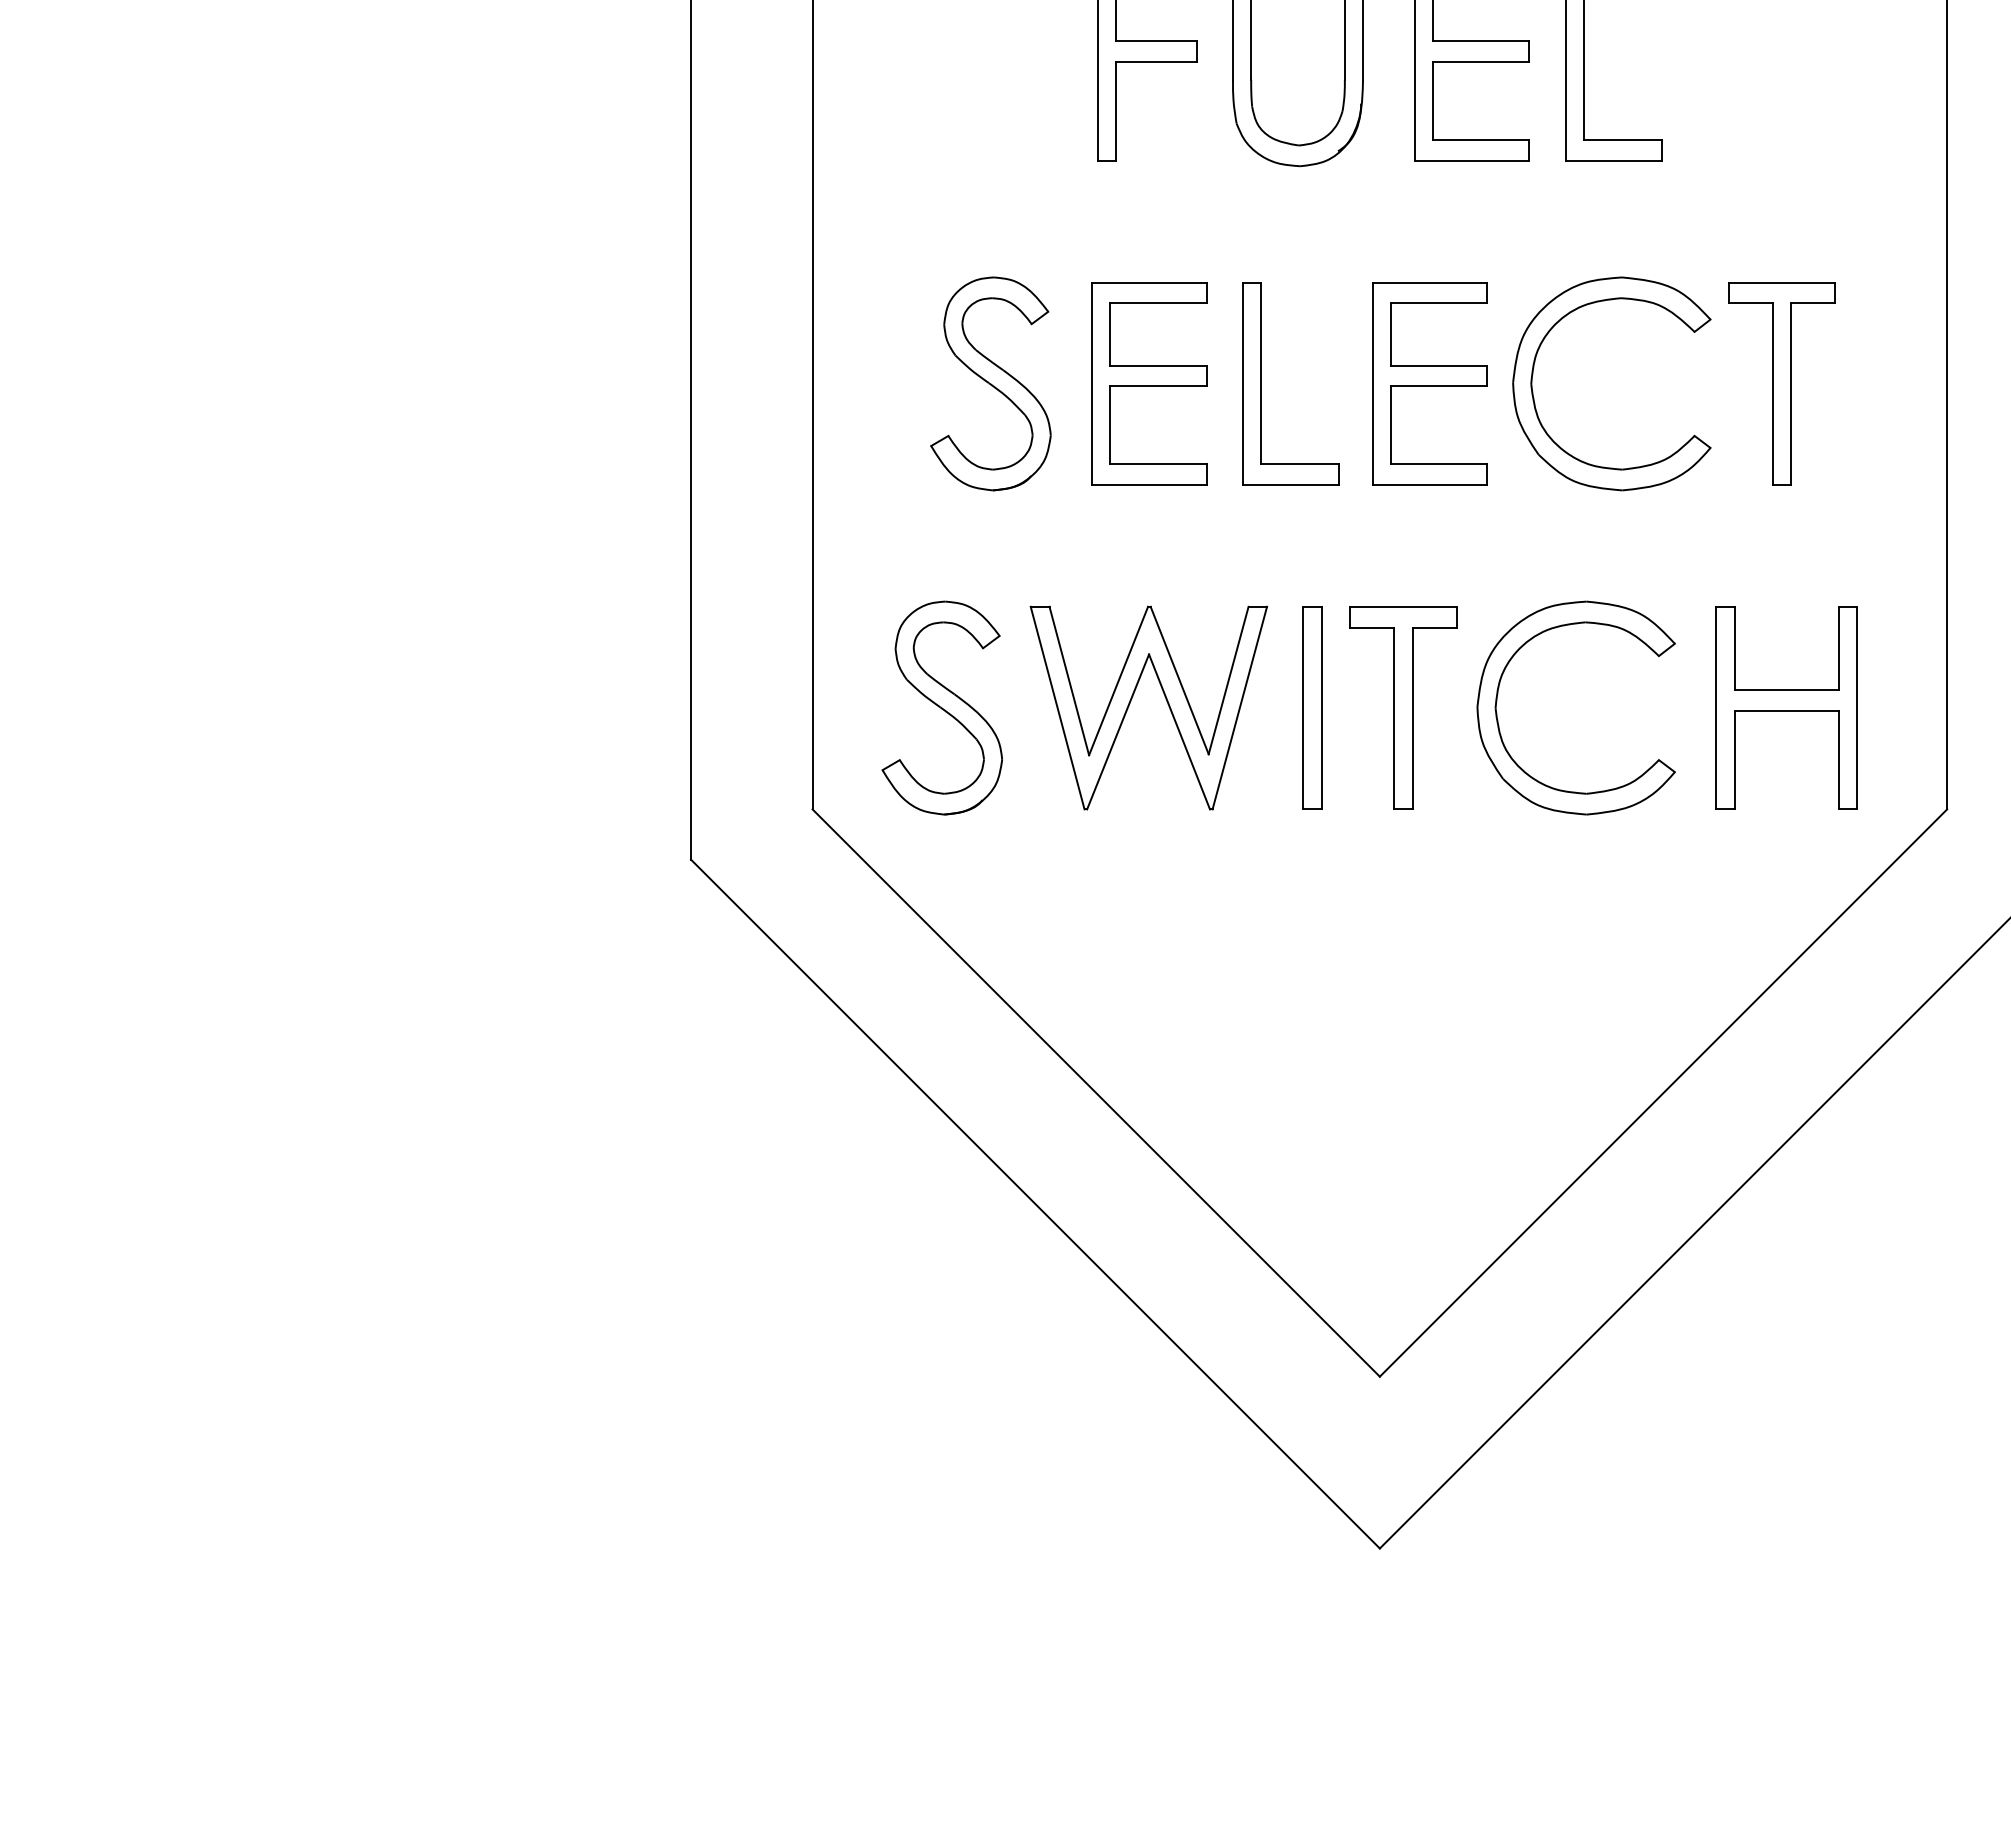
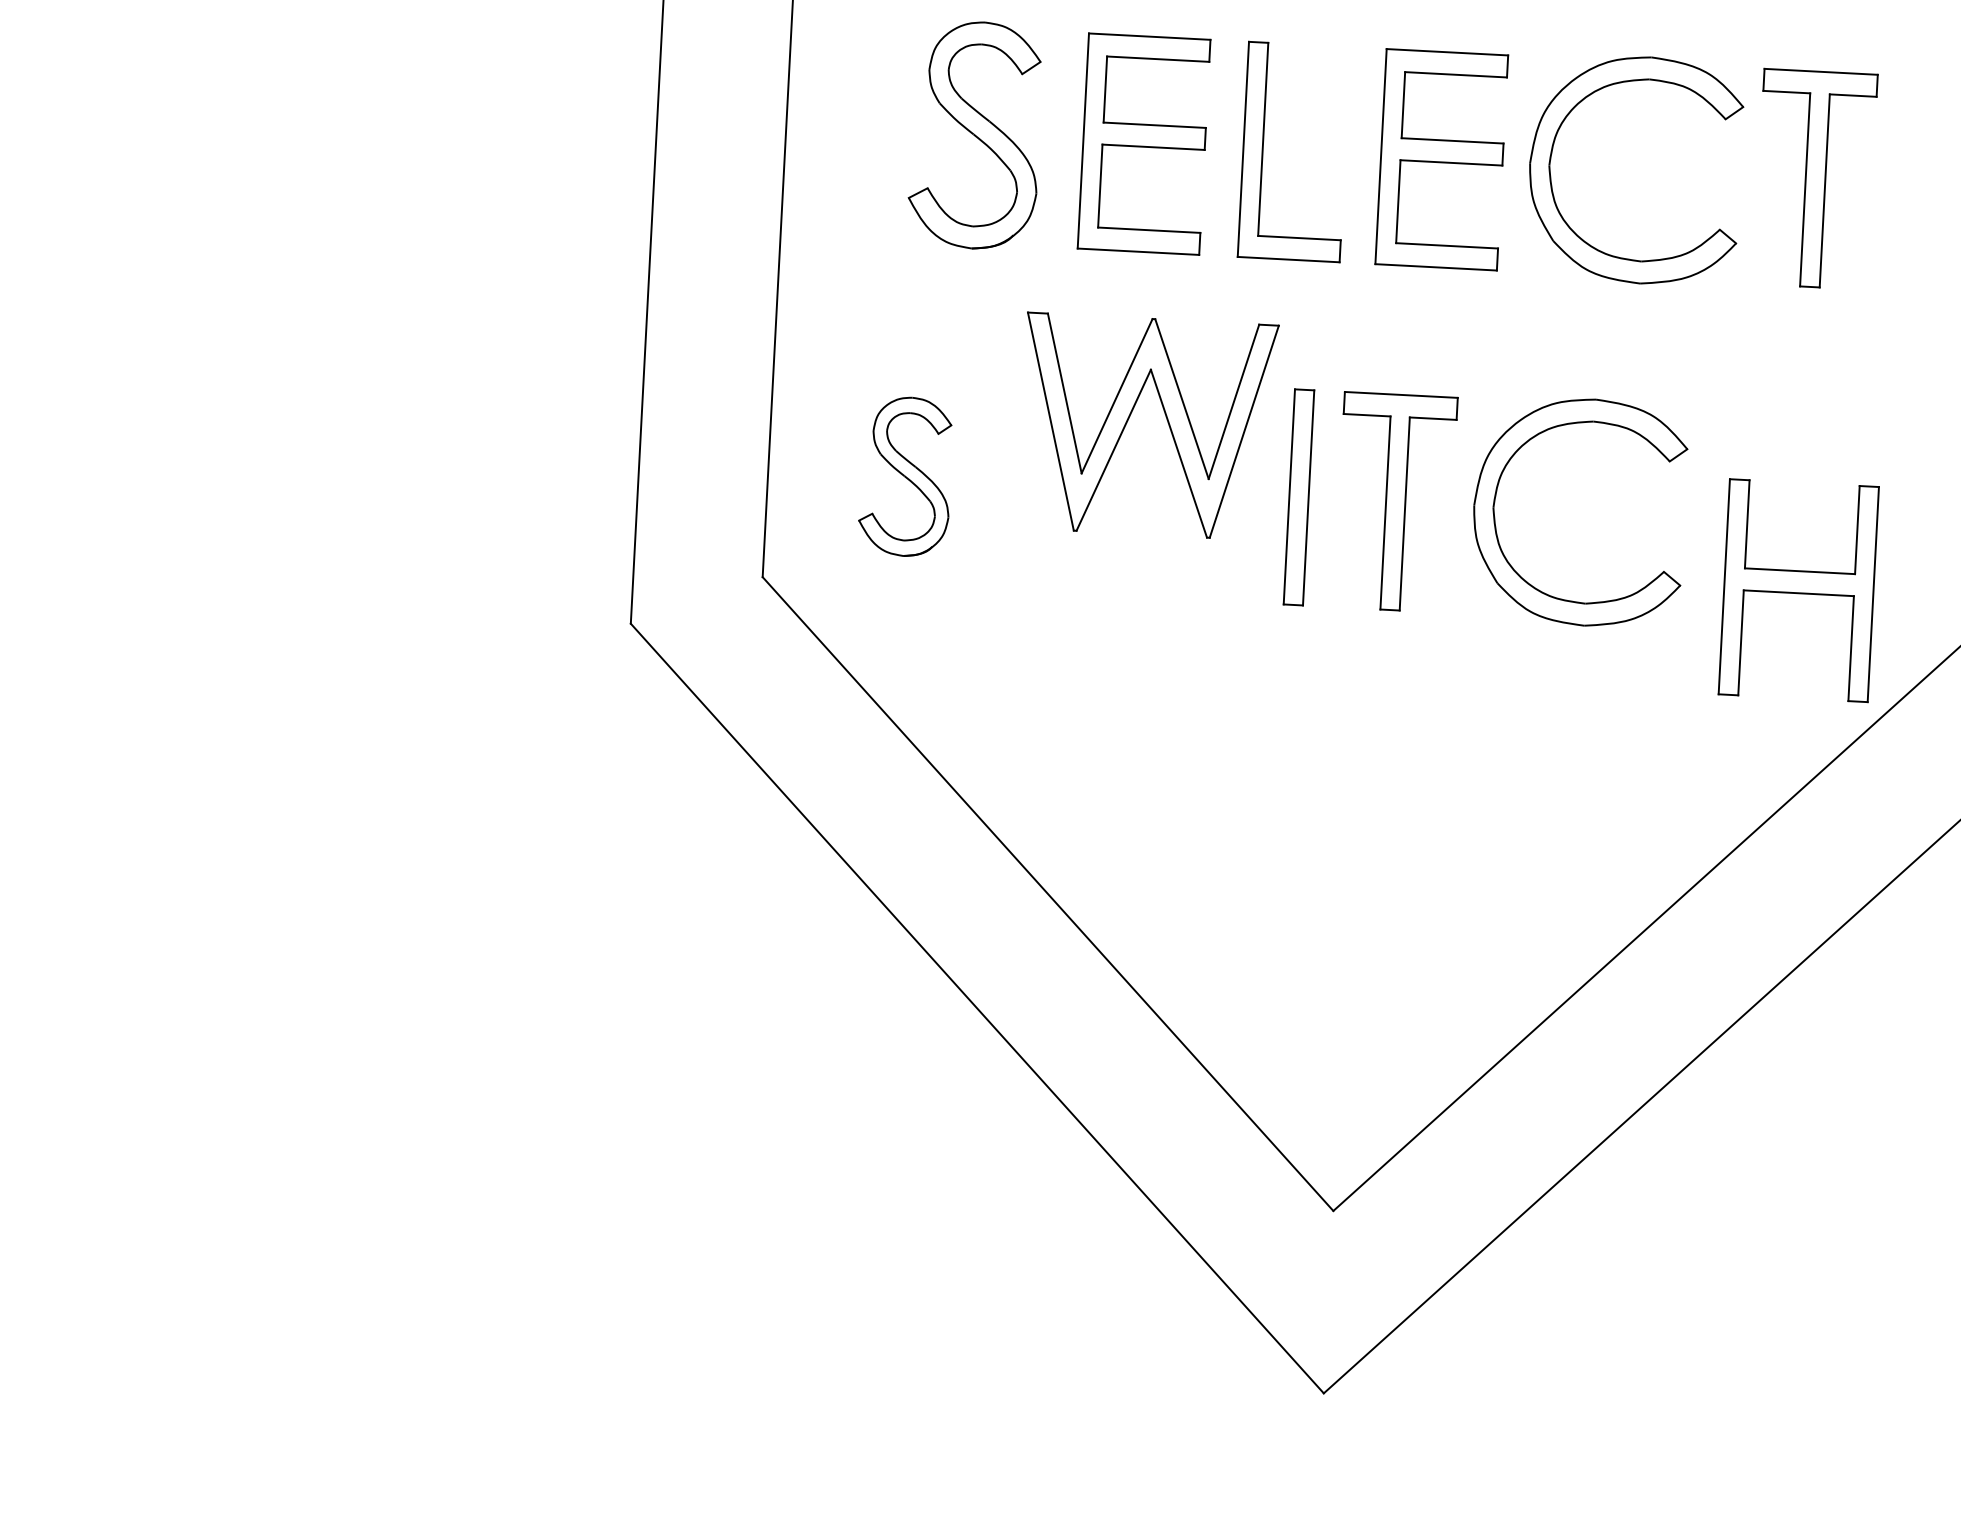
part: (1131, 701) -> (1129, 418), moved
part: (941, 707) -> (905, 476), size x0.7
part: (1786, 707) -> (1798, 590), moved

